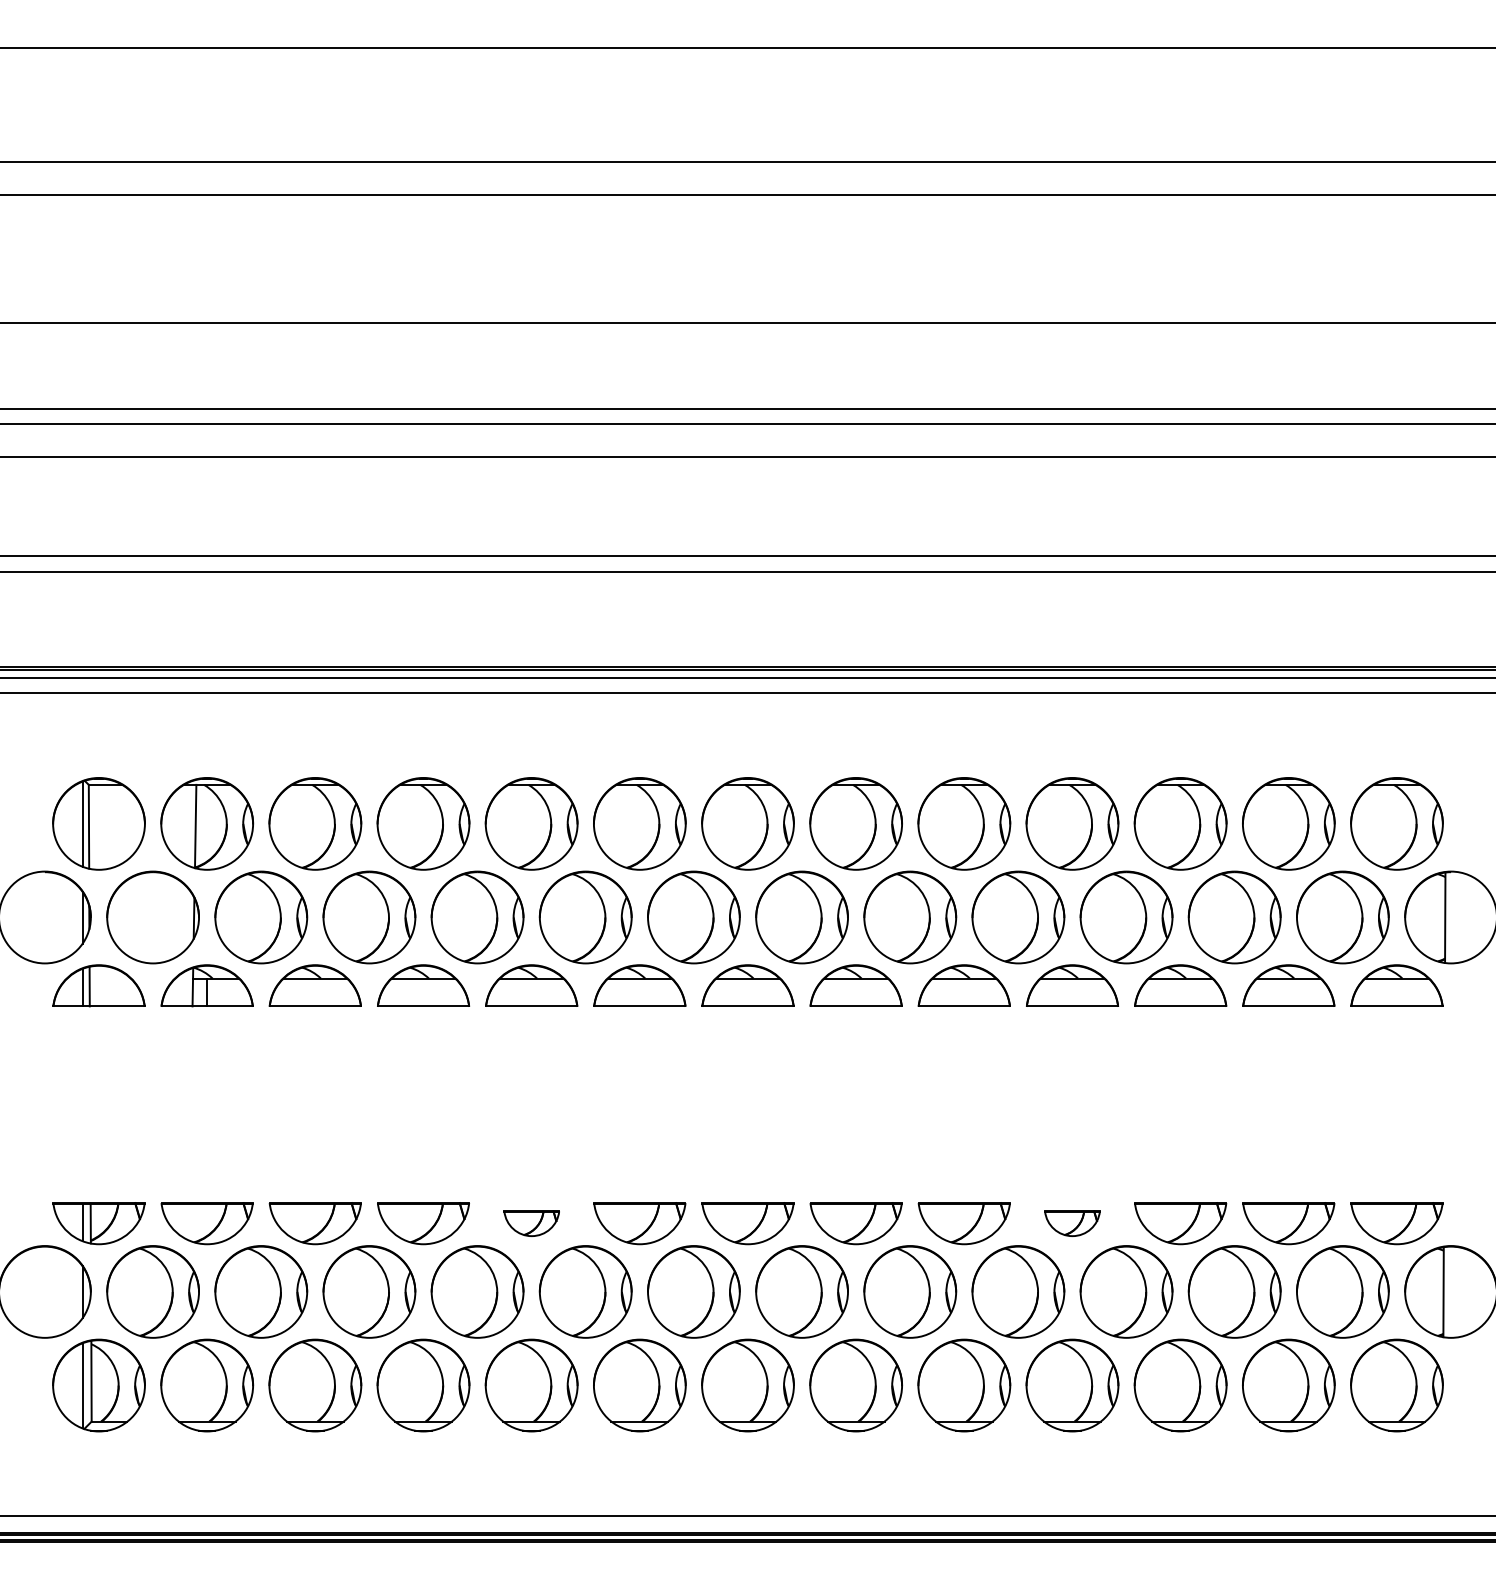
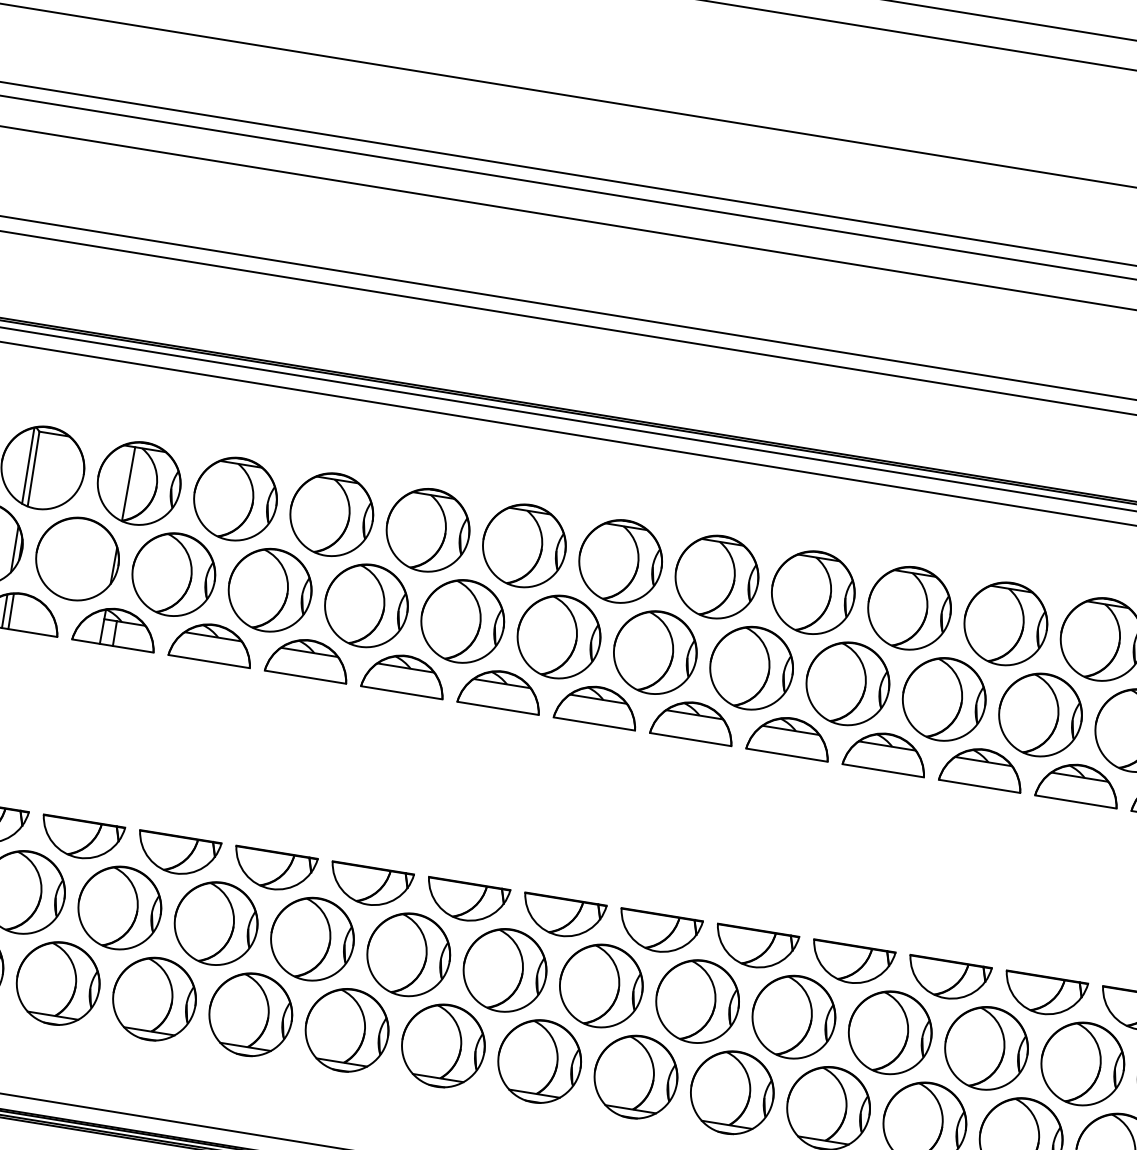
part: (531, 1223) -> (370, 886), size x1.67
part: (1072, 1223) -> (851, 964), size x1.67

